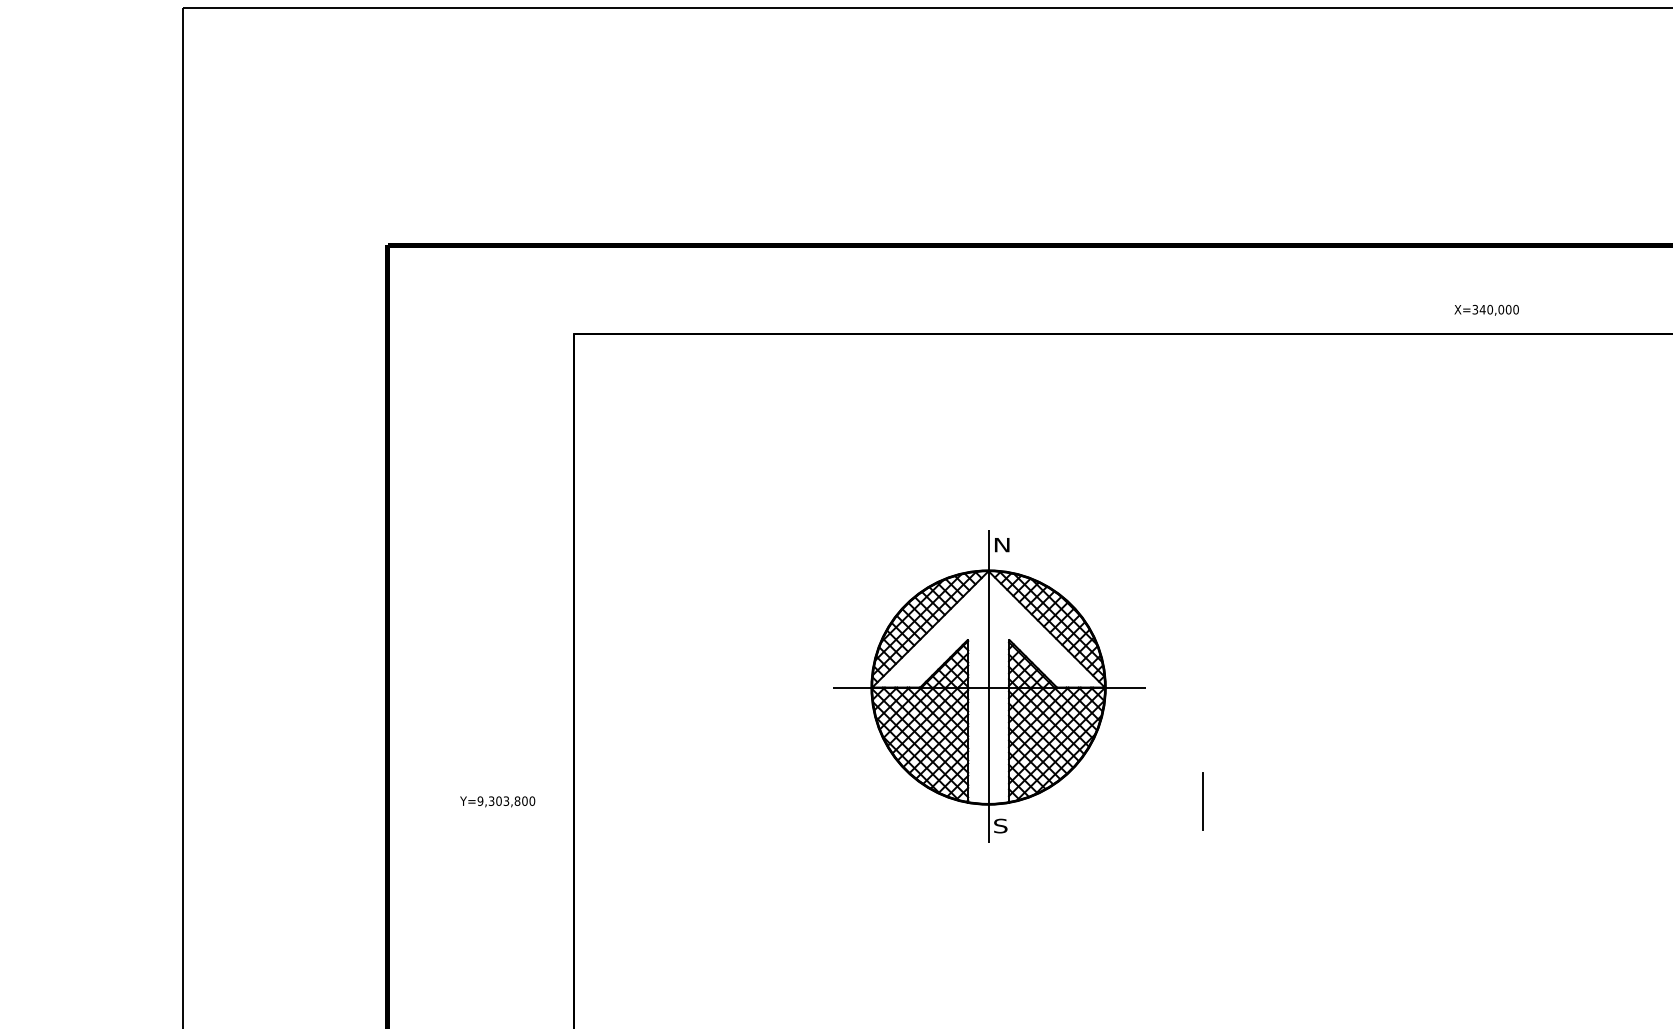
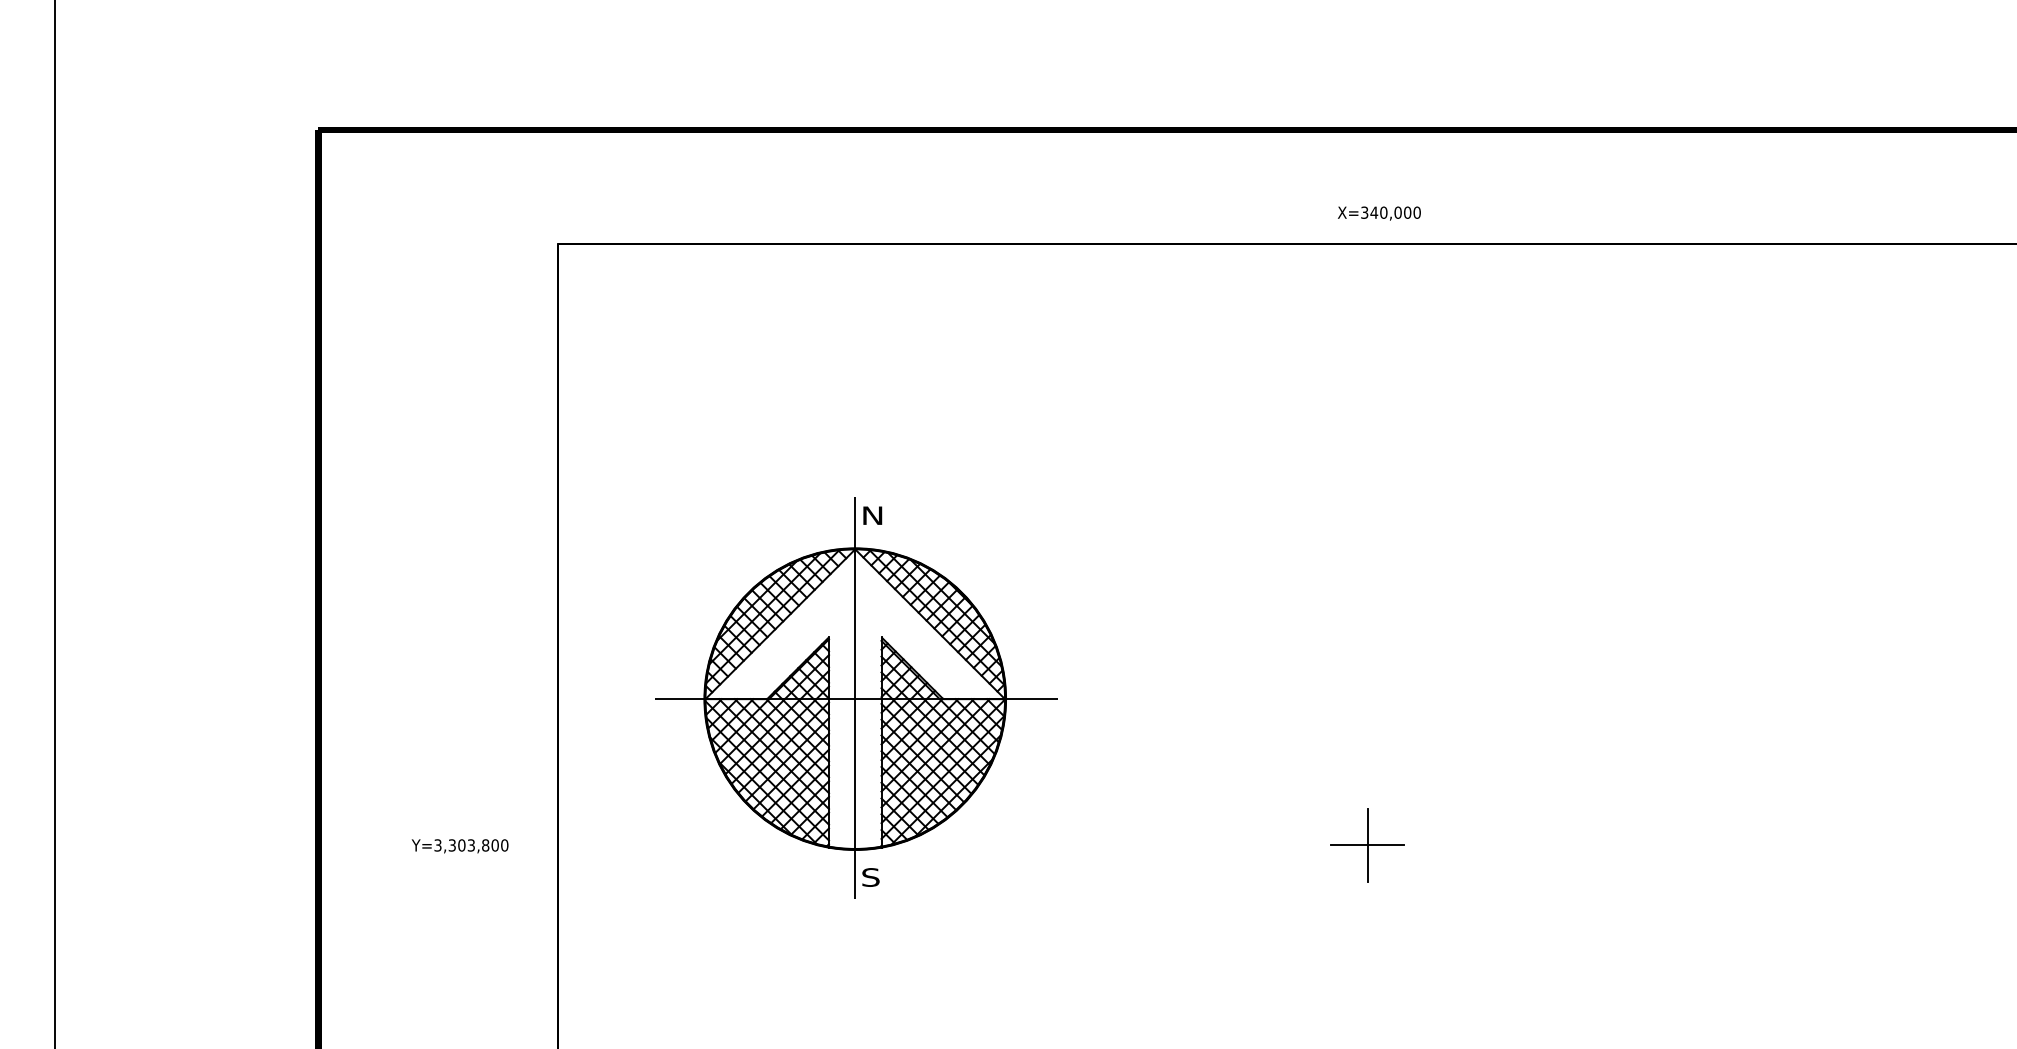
text: (1486, 310) -> (1379, 213), moved
part: (989, 686) -> (856, 697), moved
text: (480, 800) -> (438, 844), Y=9,303,800 -> Y=3,303,800
line: (1202, 801) -> (1367, 845), added

